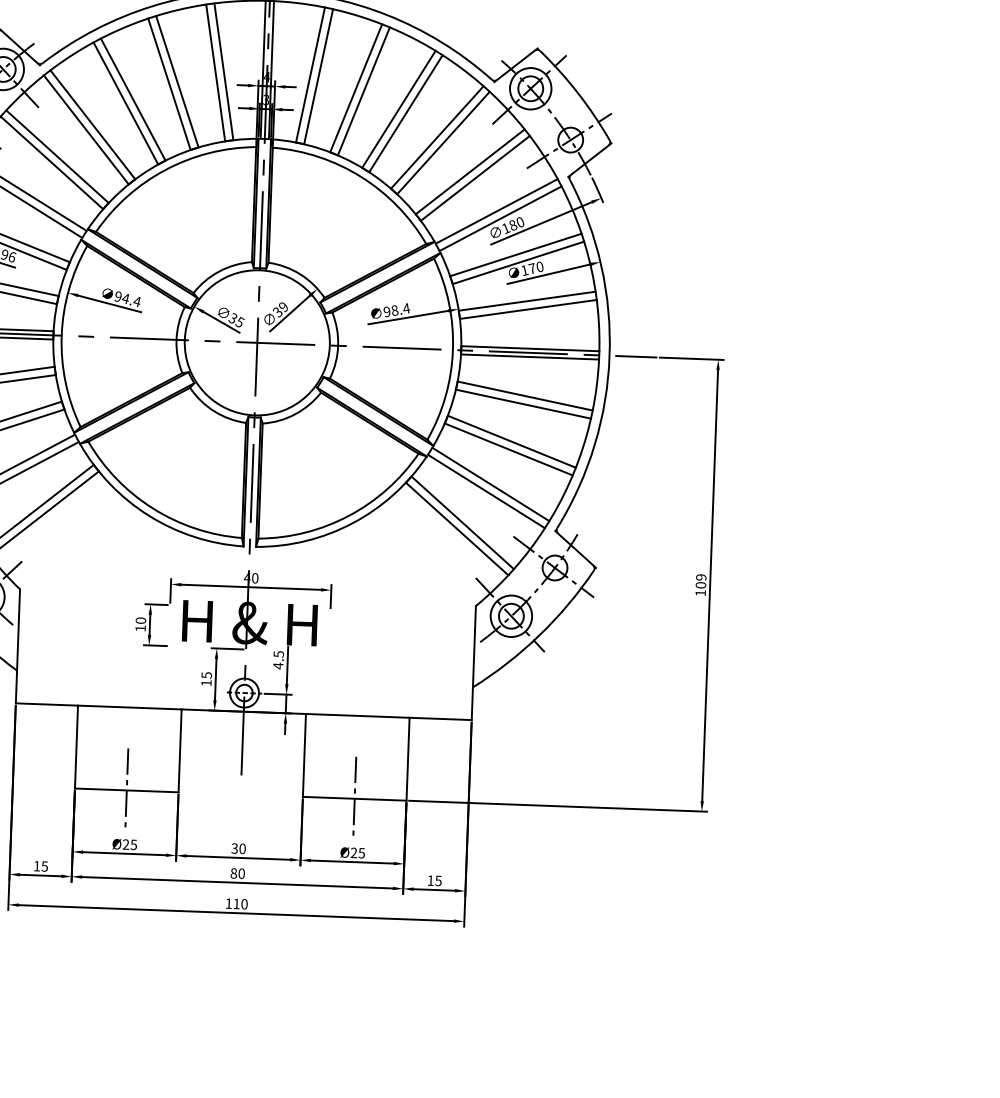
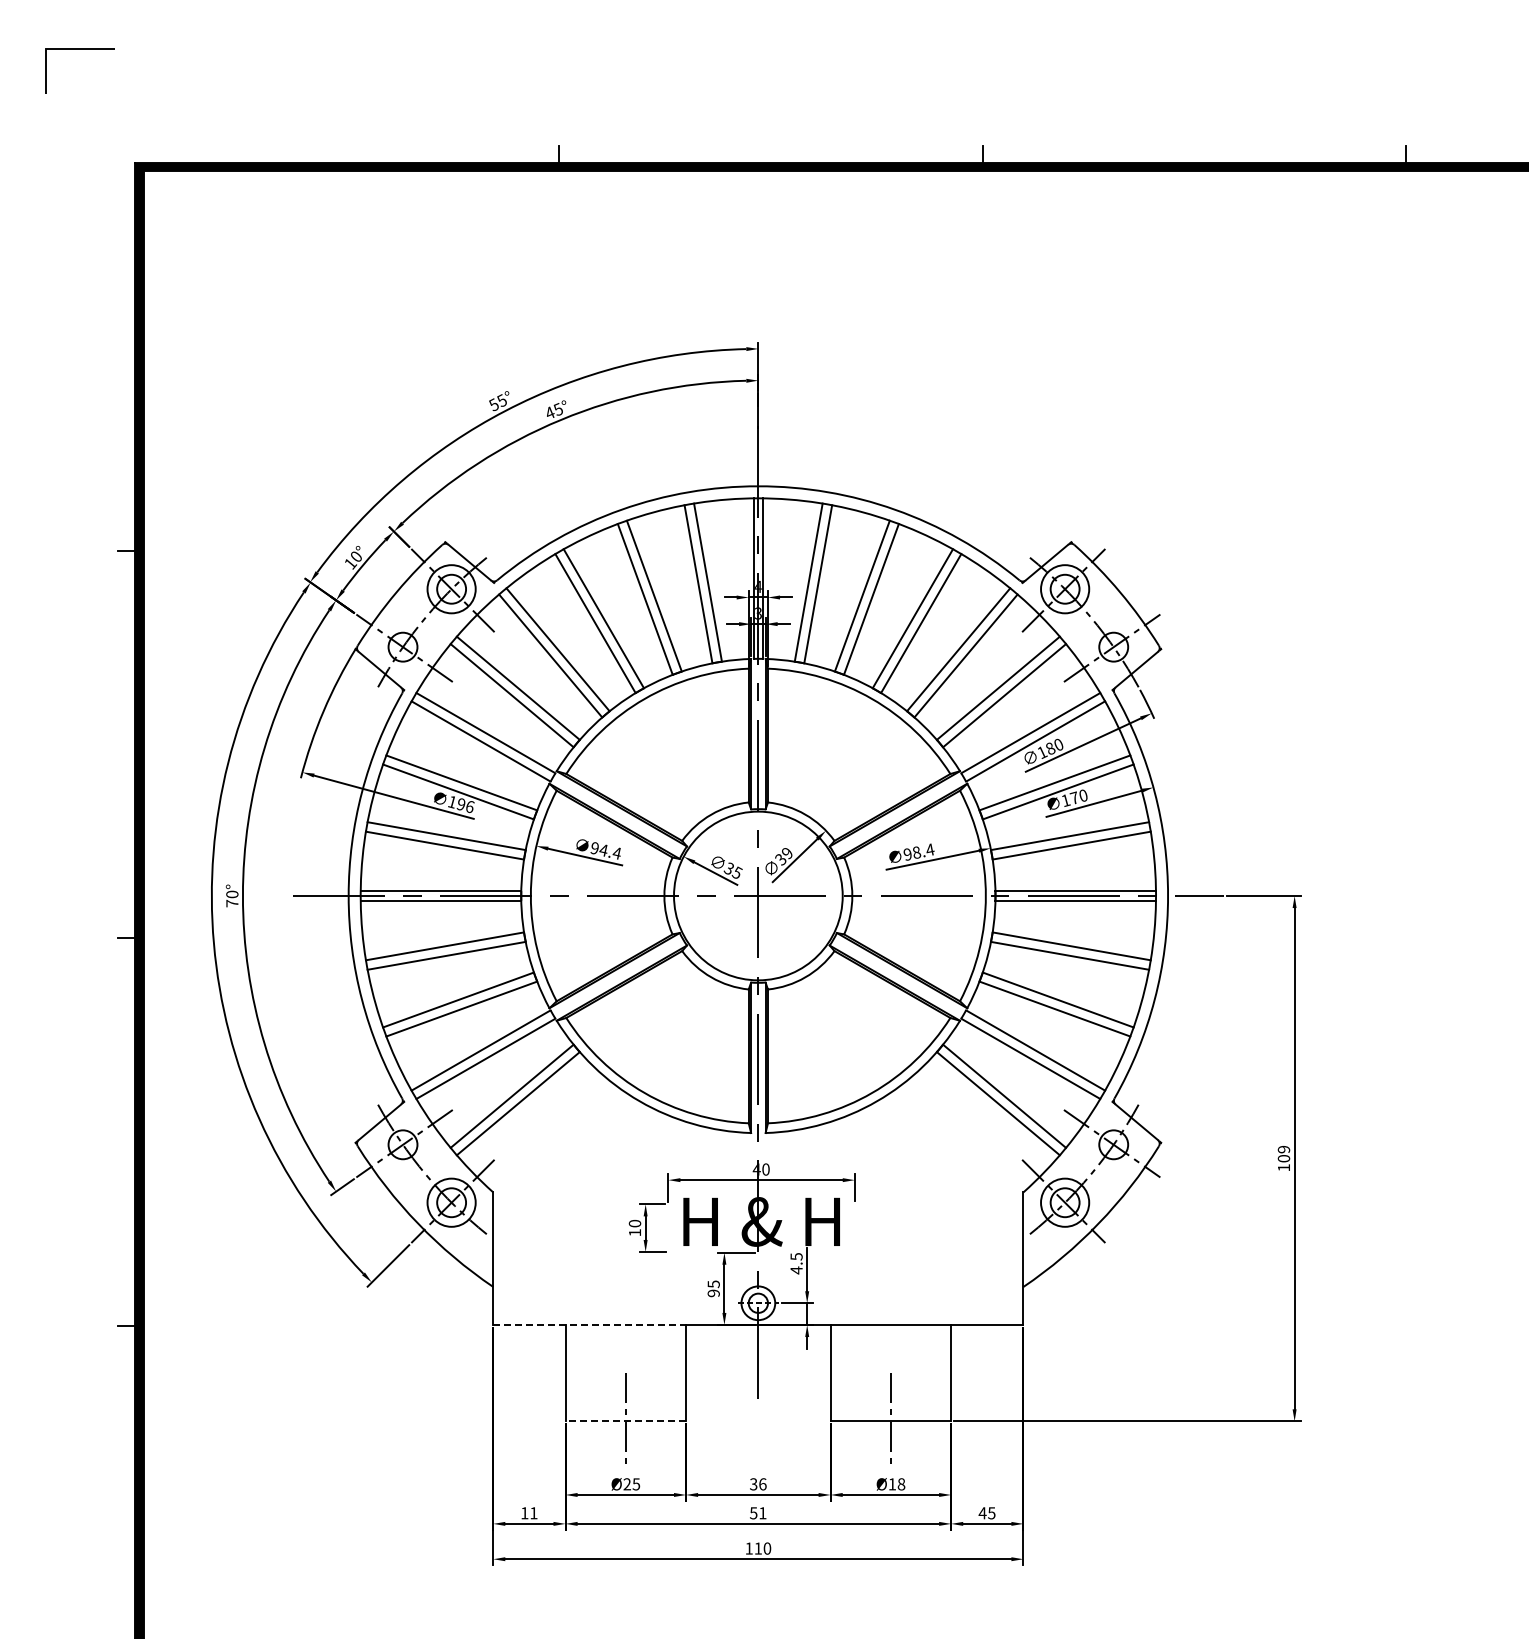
text: (206, 683) -> (713, 1293), 15 -> 95
line: (99, 706) -> (590, 1324), solid -> dashed
line: (126, 790) -> (625, 1421), solid -> dashed
text: (242, 849) -> (762, 1484), 30 -> 36
text: (357, 853) -> (896, 1484), Ø25 -> Ø18
text: (44, 866) -> (533, 1513), 15 -> 11
text: (237, 873) -> (758, 1513), 80 -> 51
text: (430, 880) -> (982, 1513), 15 -> 45

